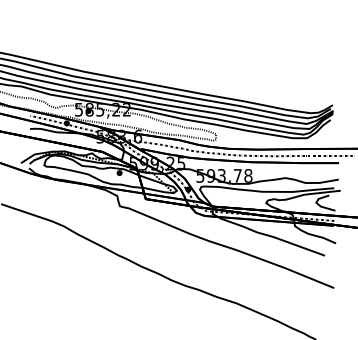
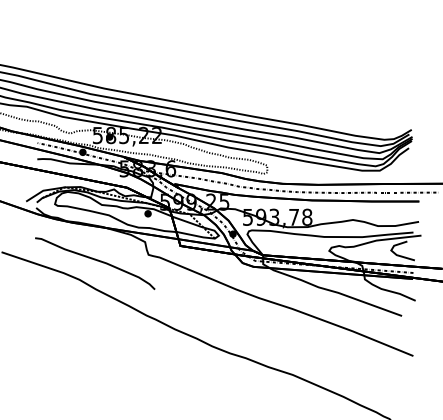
curve: (77, 211) -> (96, 261), added

